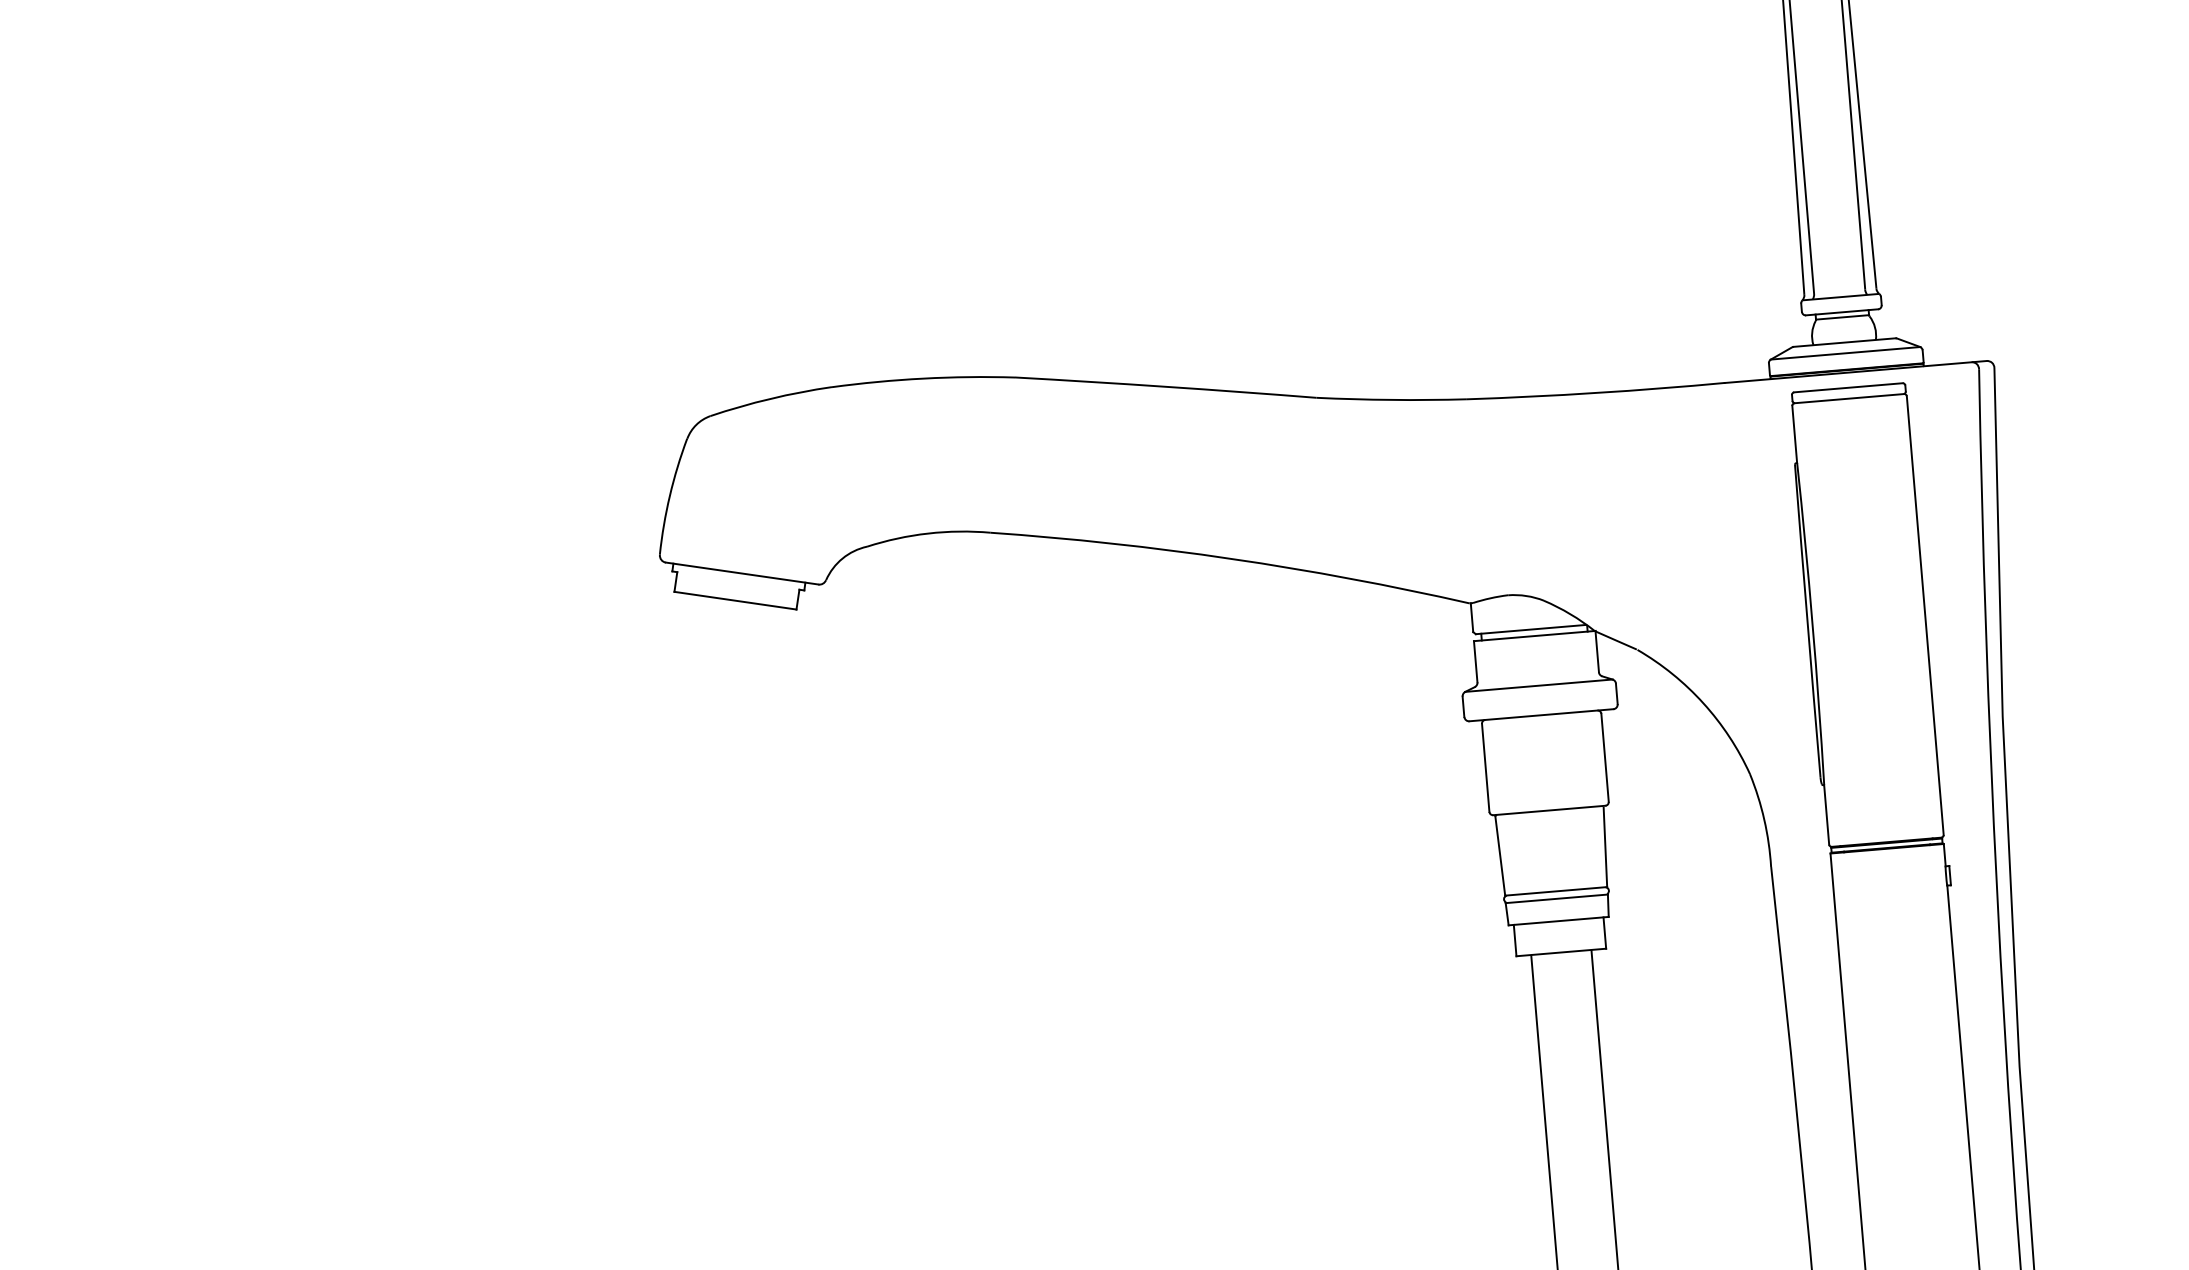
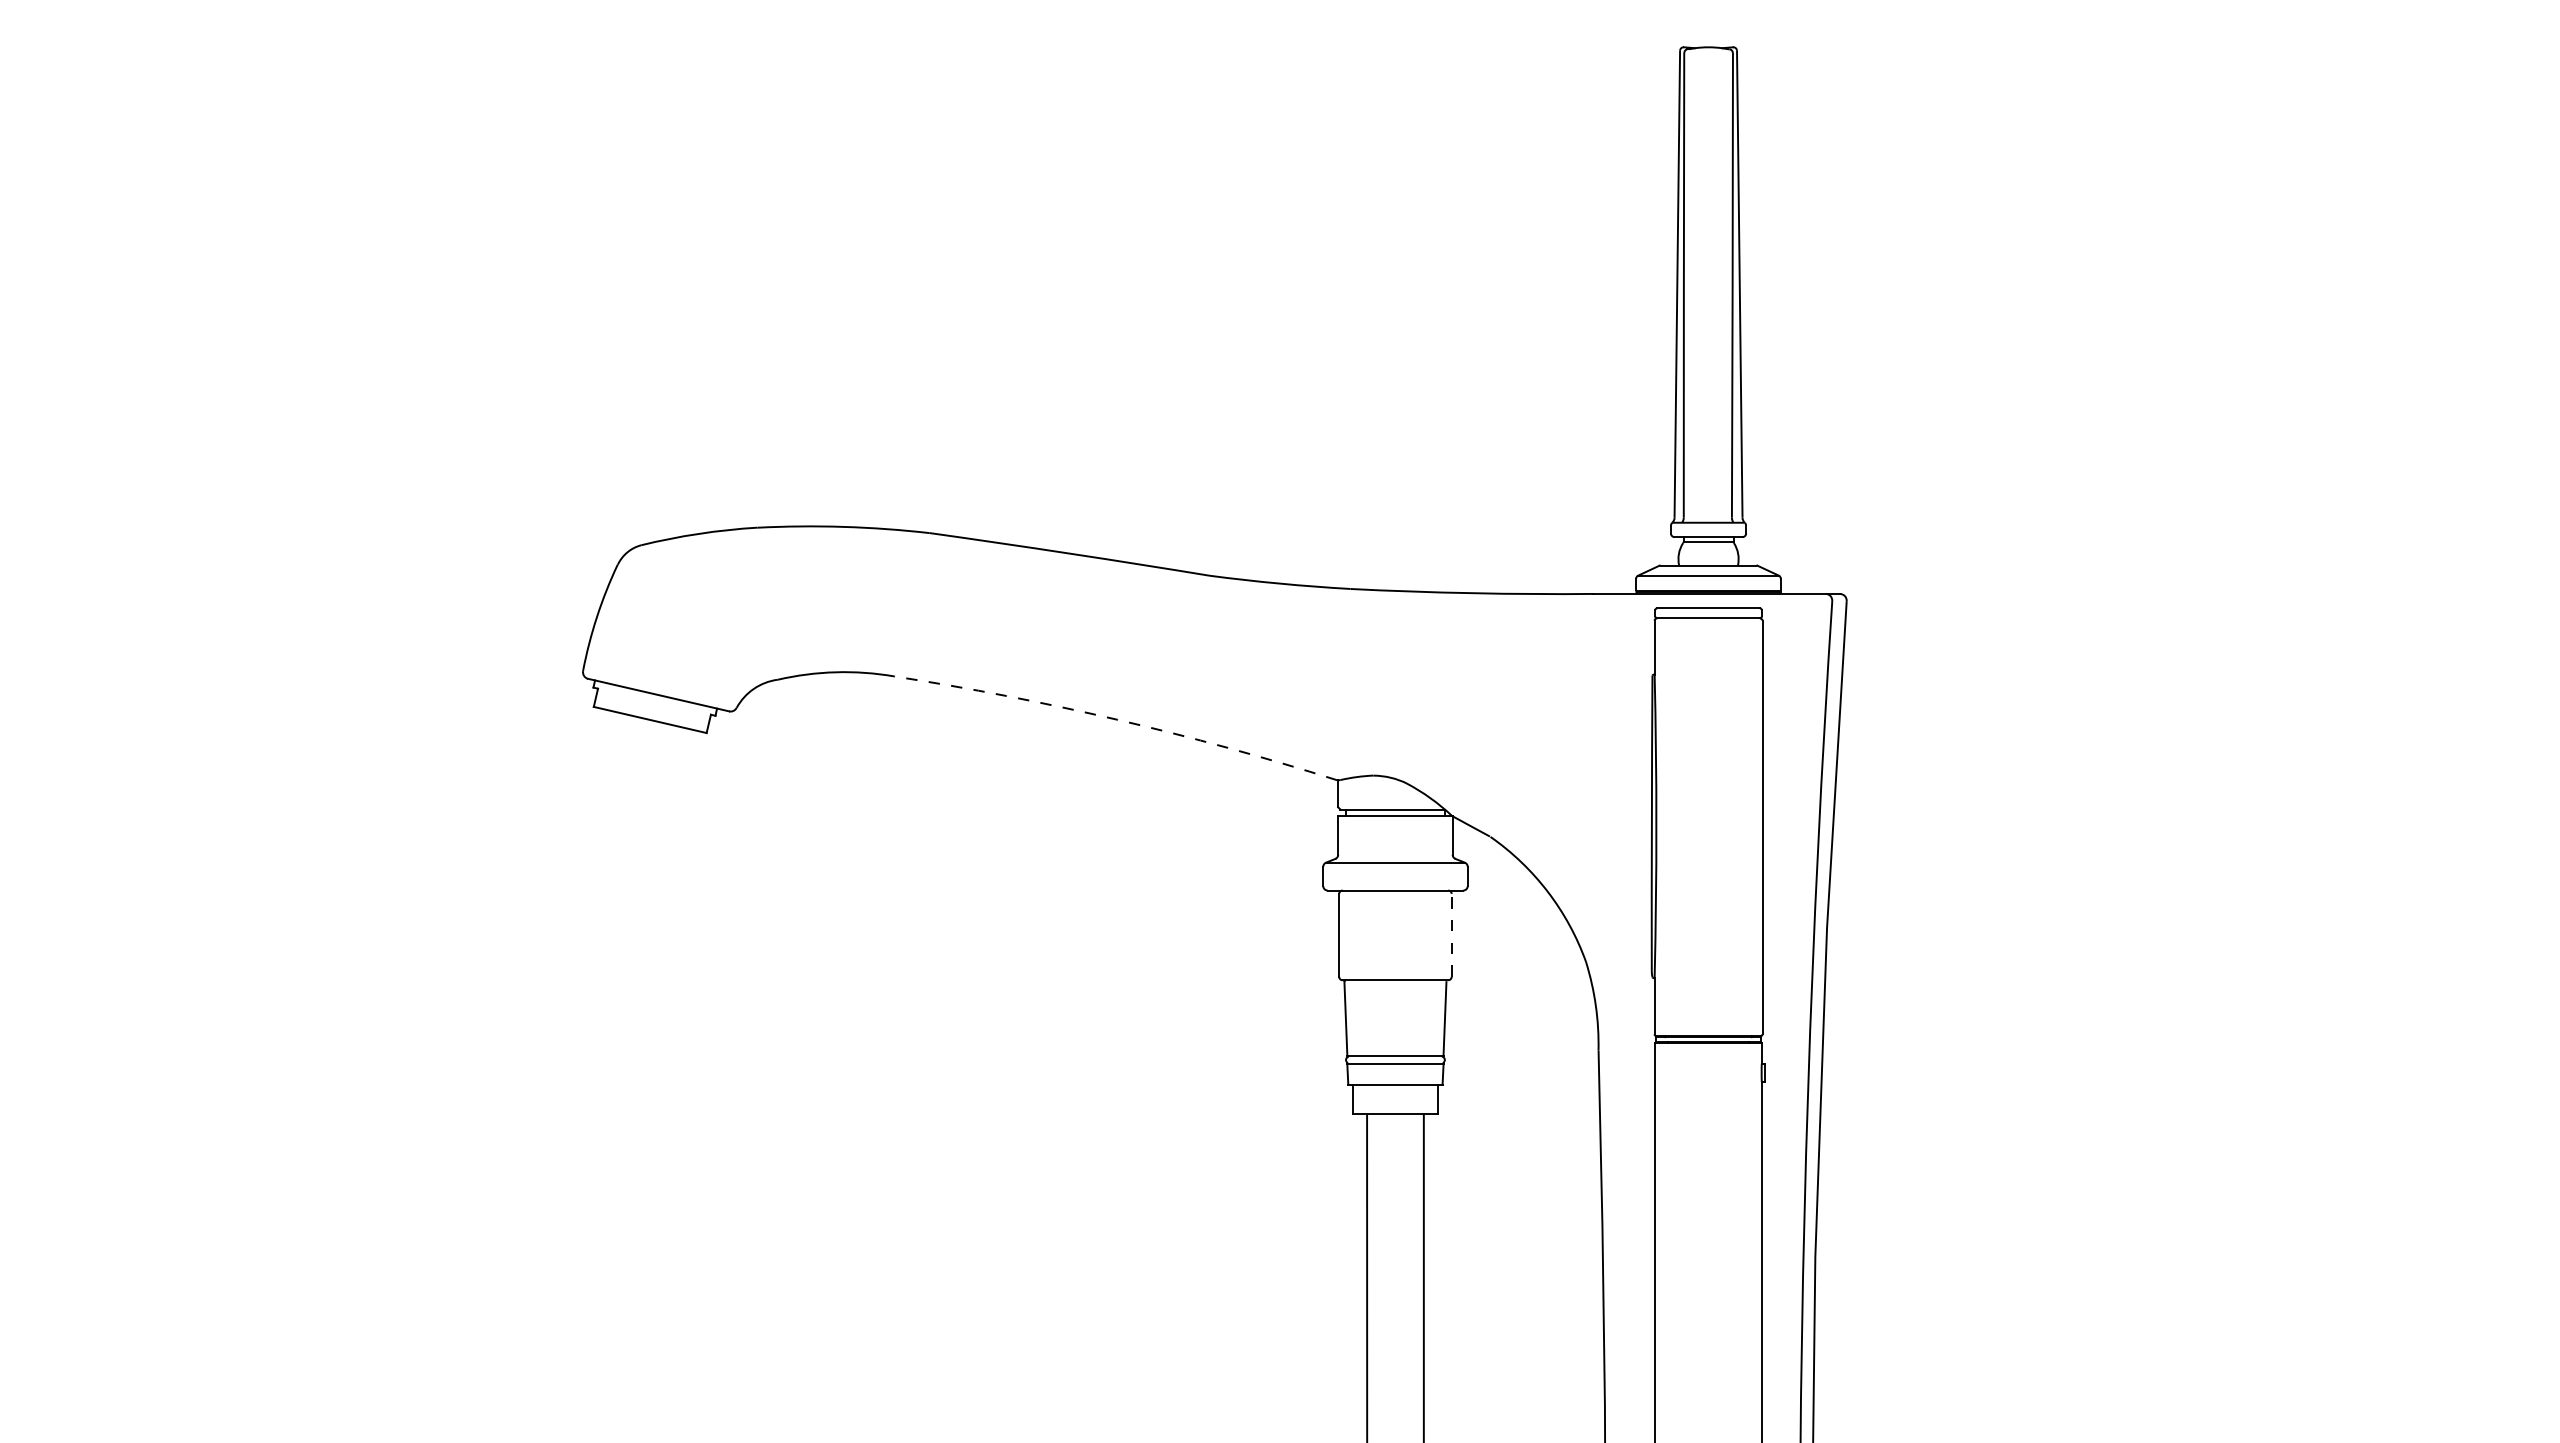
arc: (1231, 558) -> (1117, 719), solid -> dashed
line: (1604, 756) -> (1451, 934), solid -> dashed

